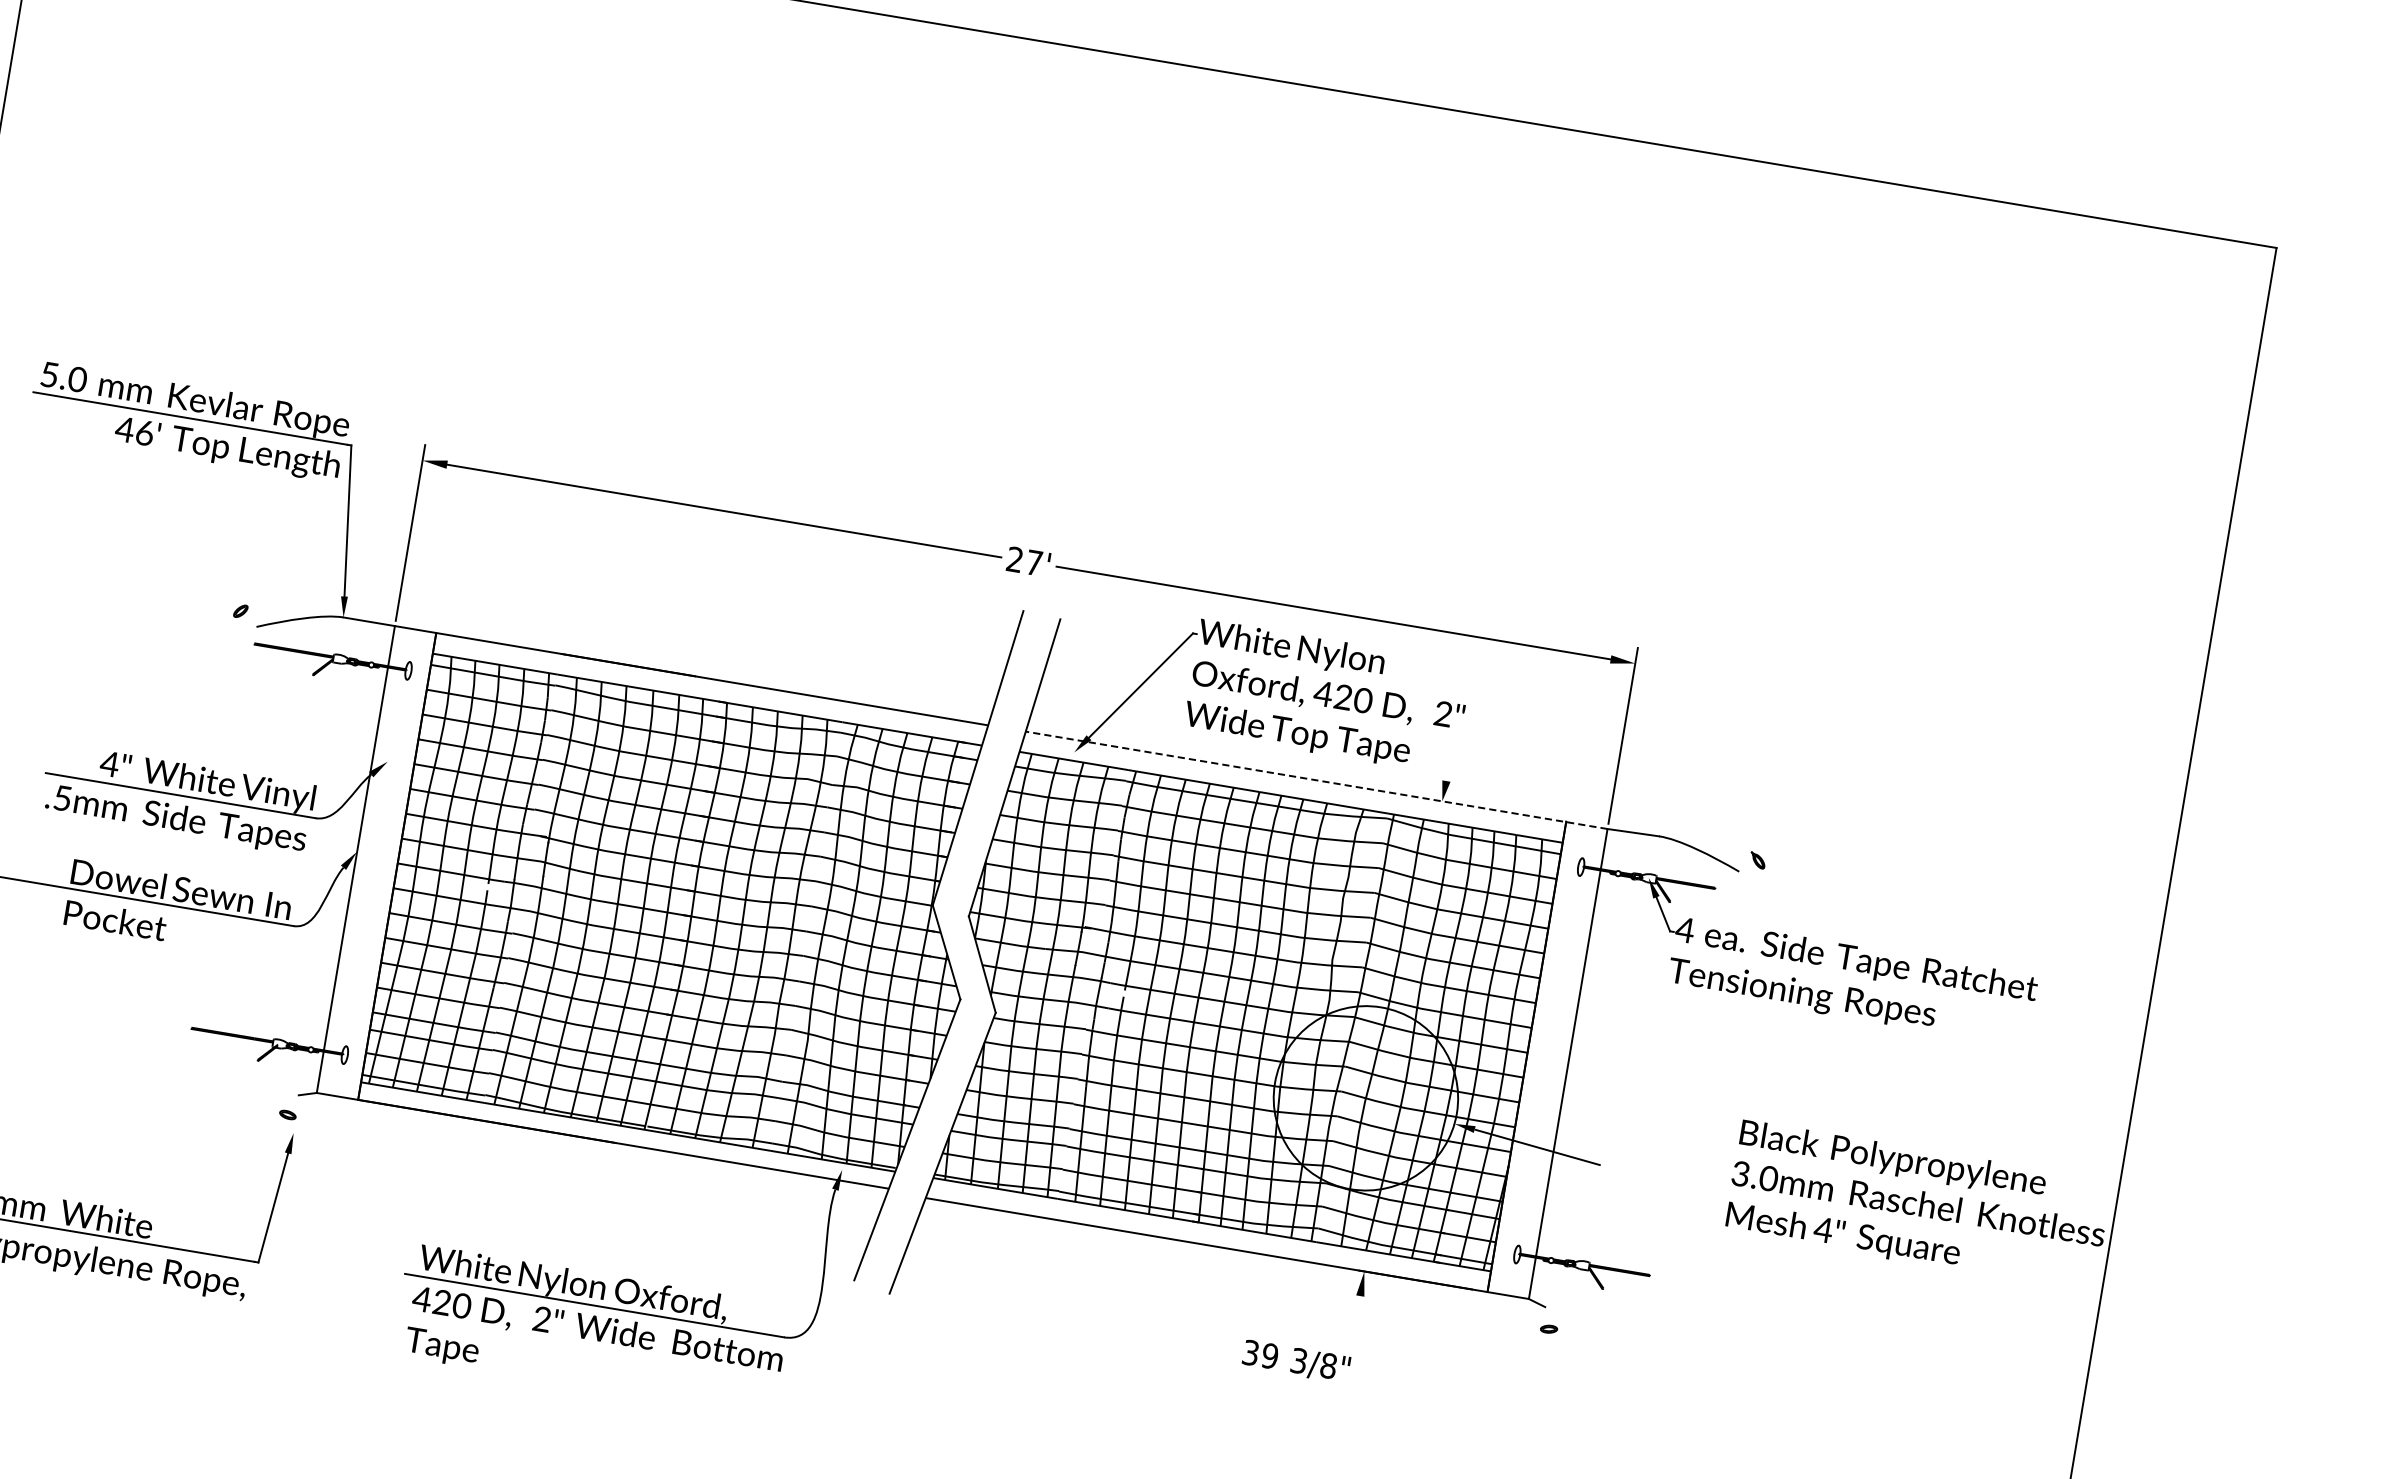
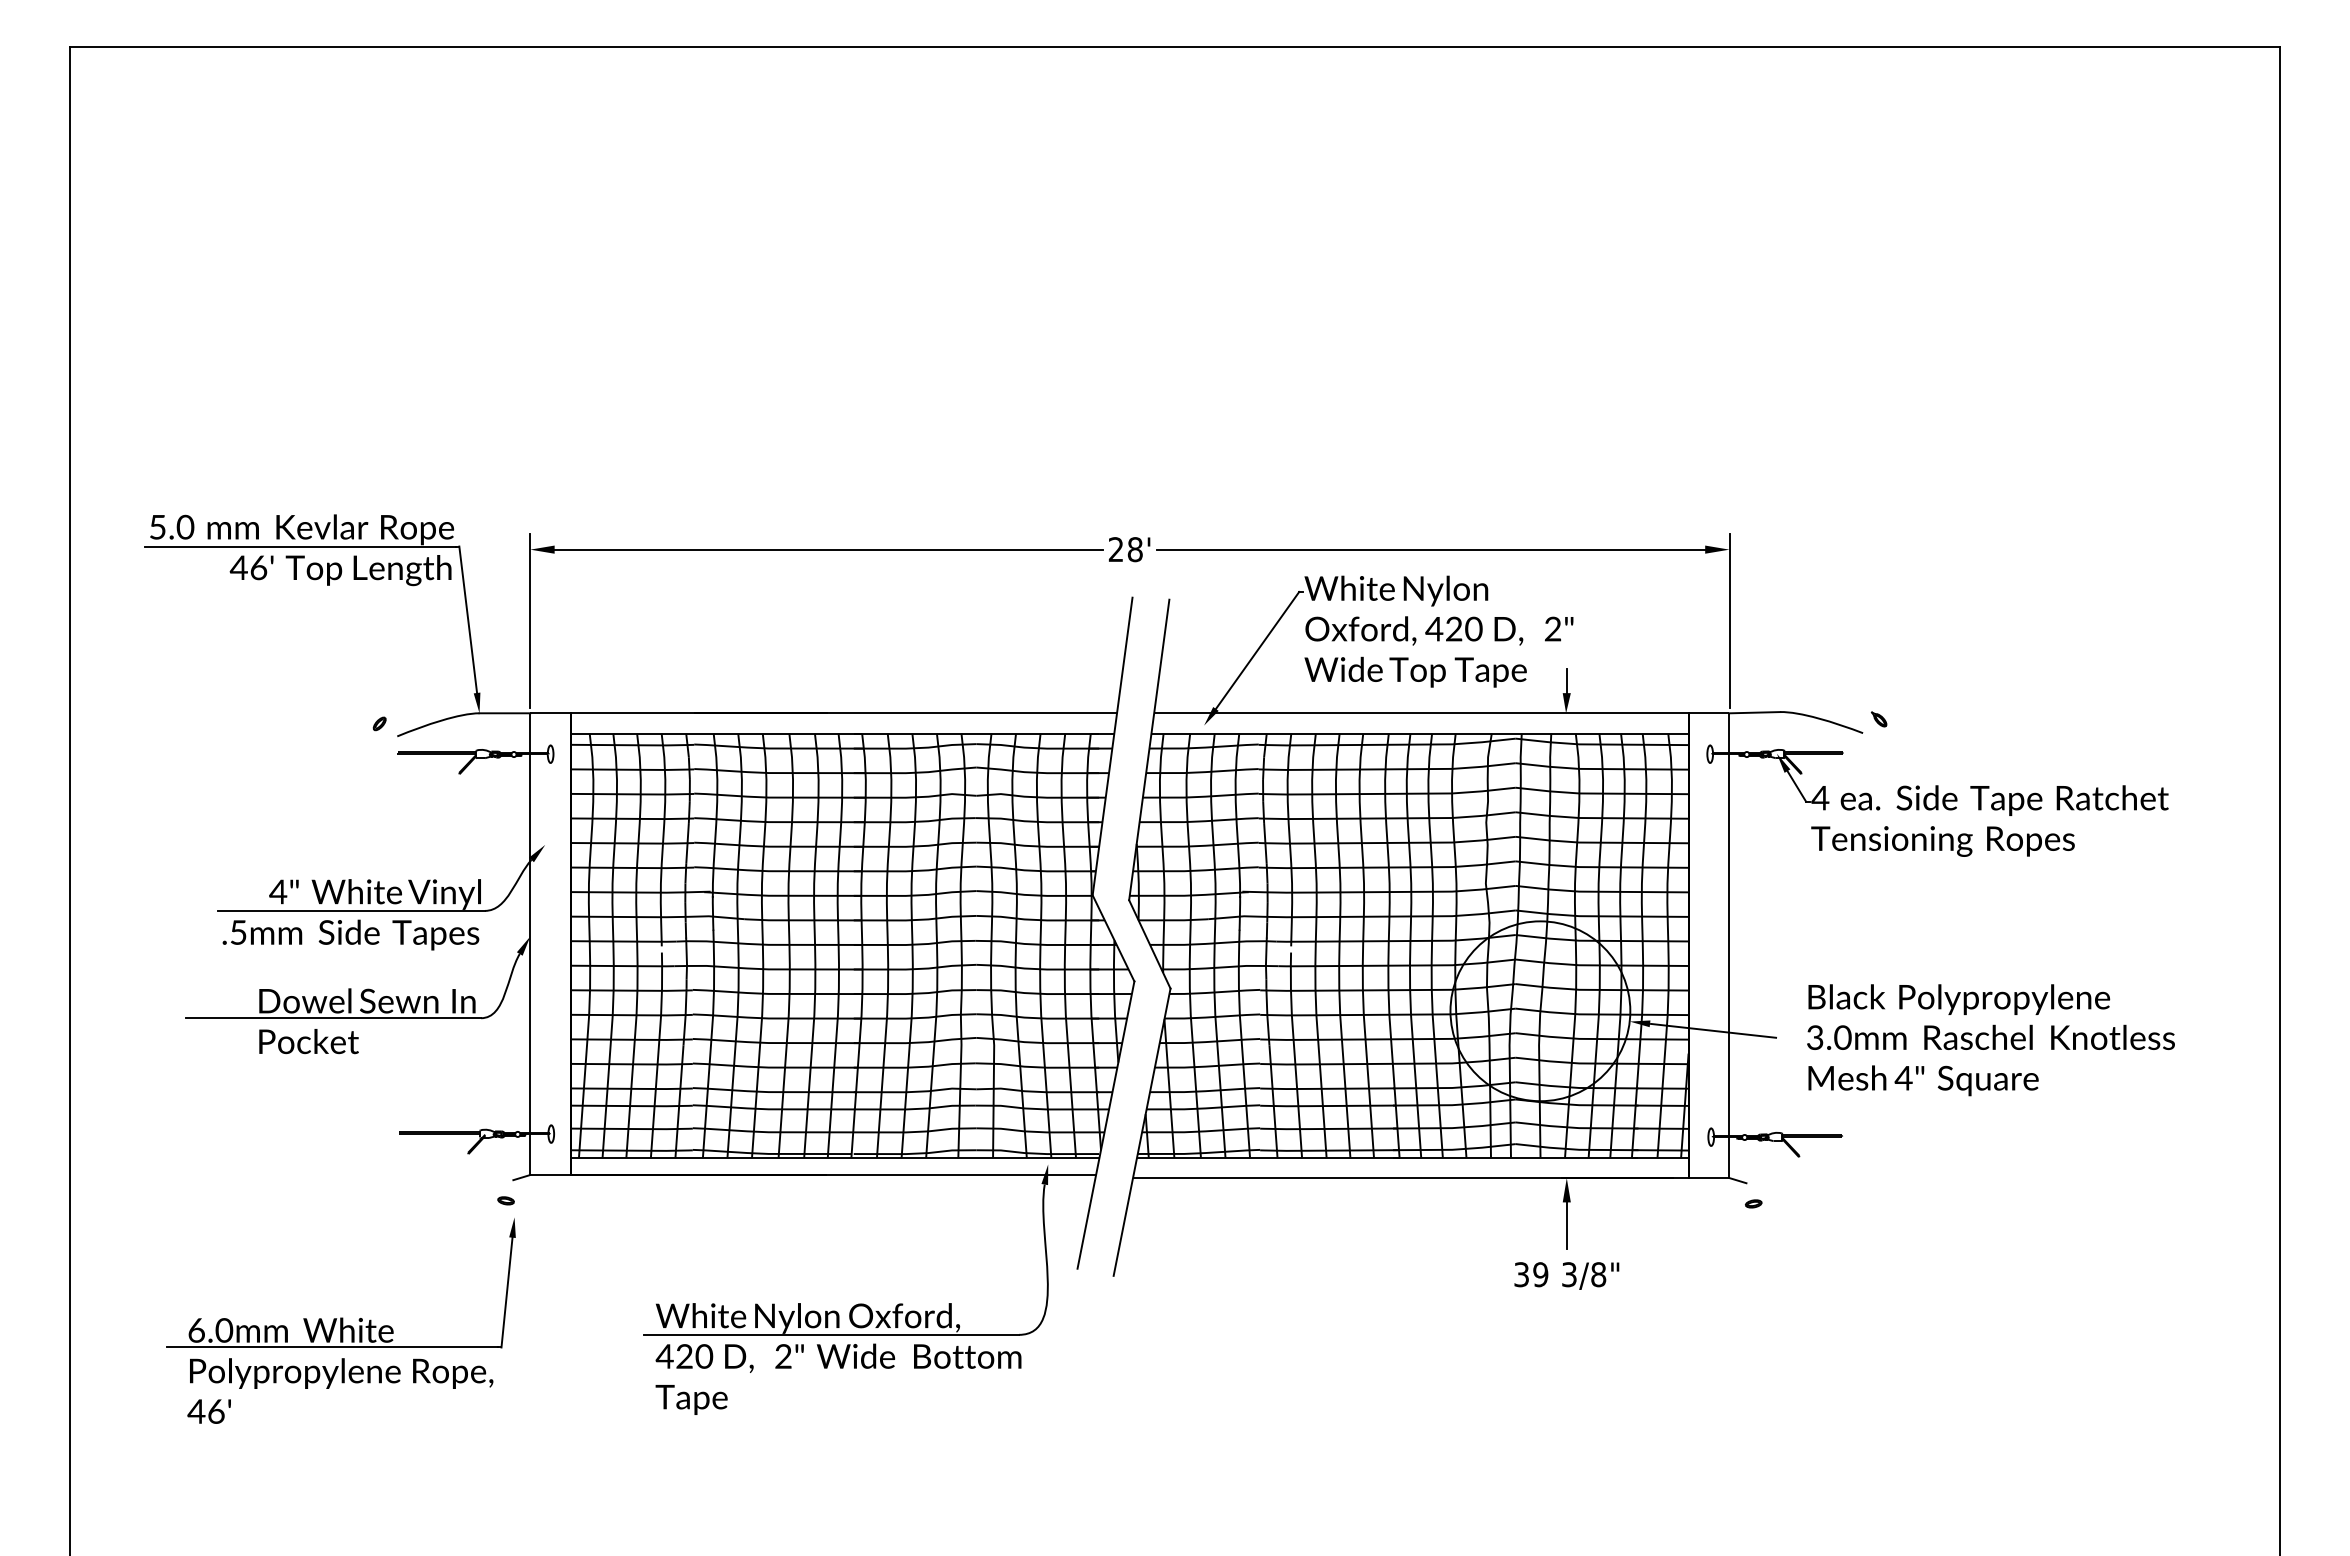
text: (1033, 562) -> (1134, 549), 27' -> 28'
line: (1448, 768) -> (1566, 680), added
line: (1316, 780) -> (1441, 713), dashed -> solid
text: (1917, 1206) -> (1990, 1040), moved
line: (1356, 1319) -> (1566, 1225), added
text: (1296, 1361) -> (1566, 1275), moved

